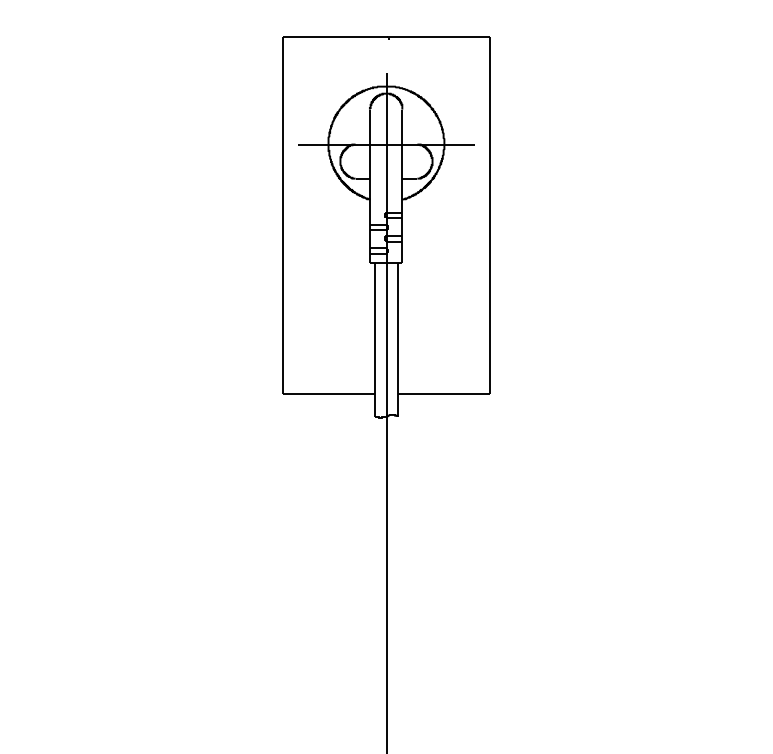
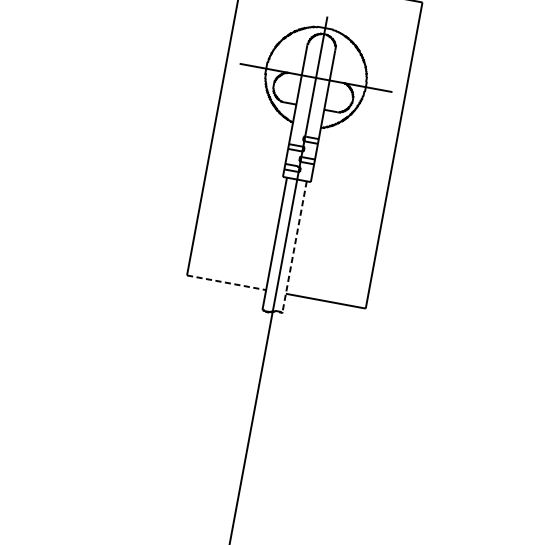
line: (397, 339) -> (294, 247), solid -> dashed
line: (328, 393) -> (226, 282), solid -> dashed

